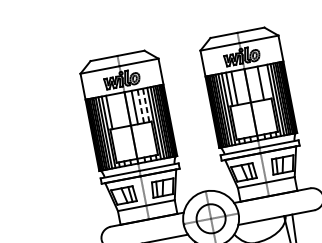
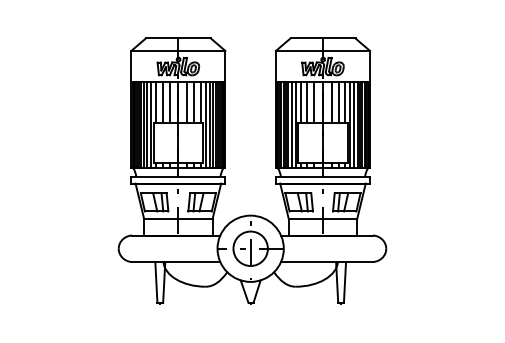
line: (266, 82) -> (345, 102), added
line: (254, 84) -> (331, 102), added
line: (240, 87) -> (314, 102), added
line: (145, 104) -> (200, 101), dashed -> solid
line: (140, 105) -> (194, 101), dashed -> solid
line: (120, 110) -> (169, 102), added
line: (114, 111) -> (162, 102), added

